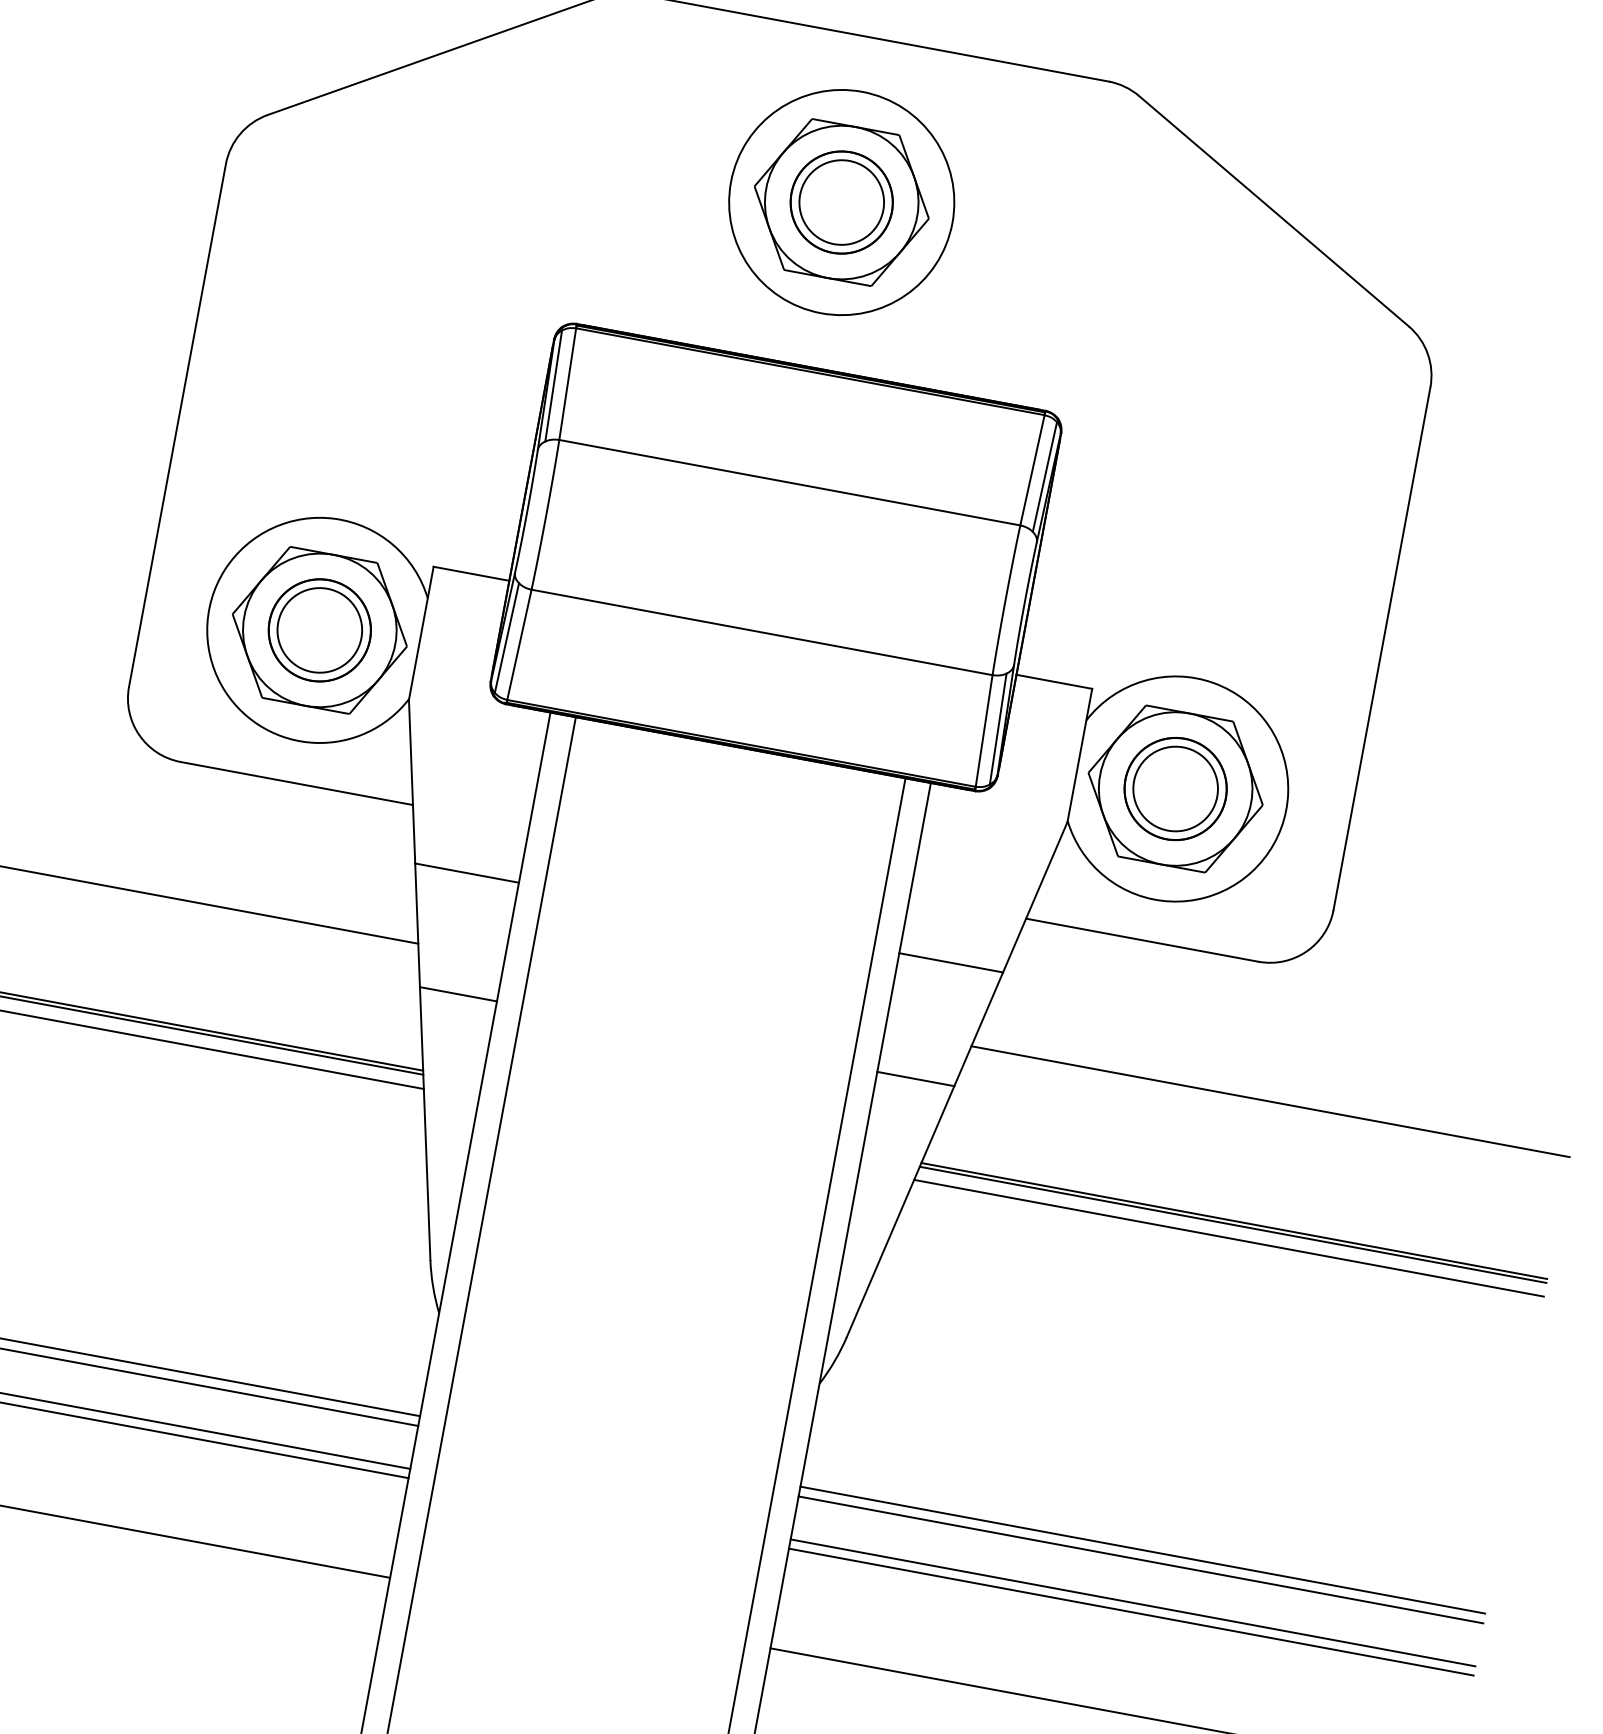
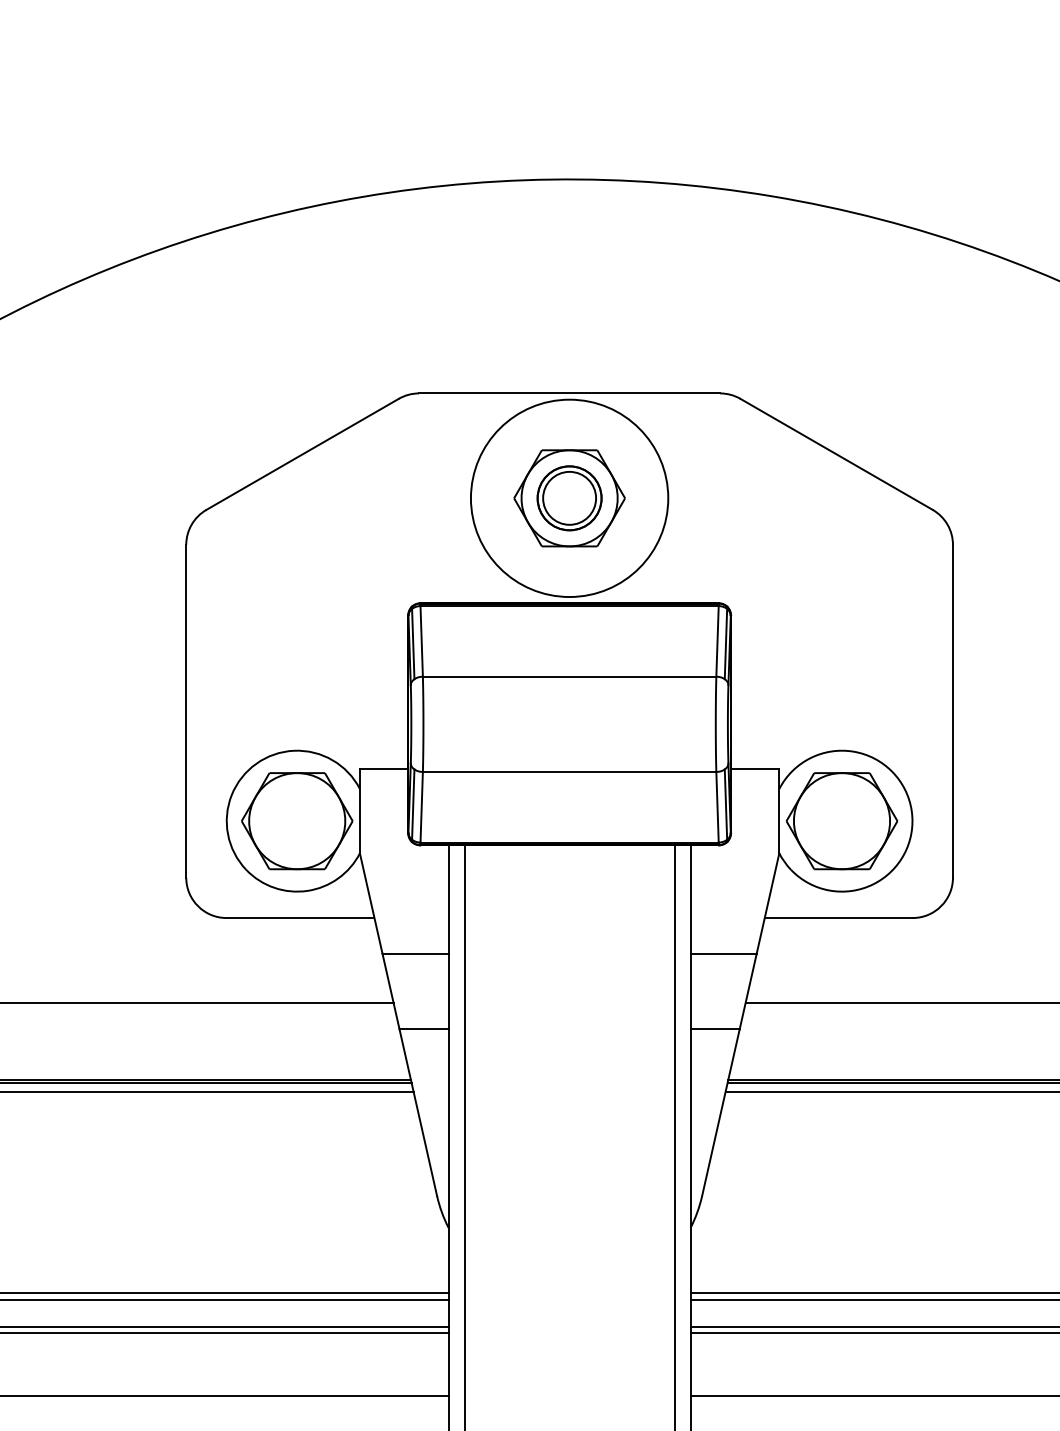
circle: (841, 201) -> (569, 497), size x1.4
part: (320, 630) -> (297, 821), removed
part: (1174, 789) -> (841, 821), removed

